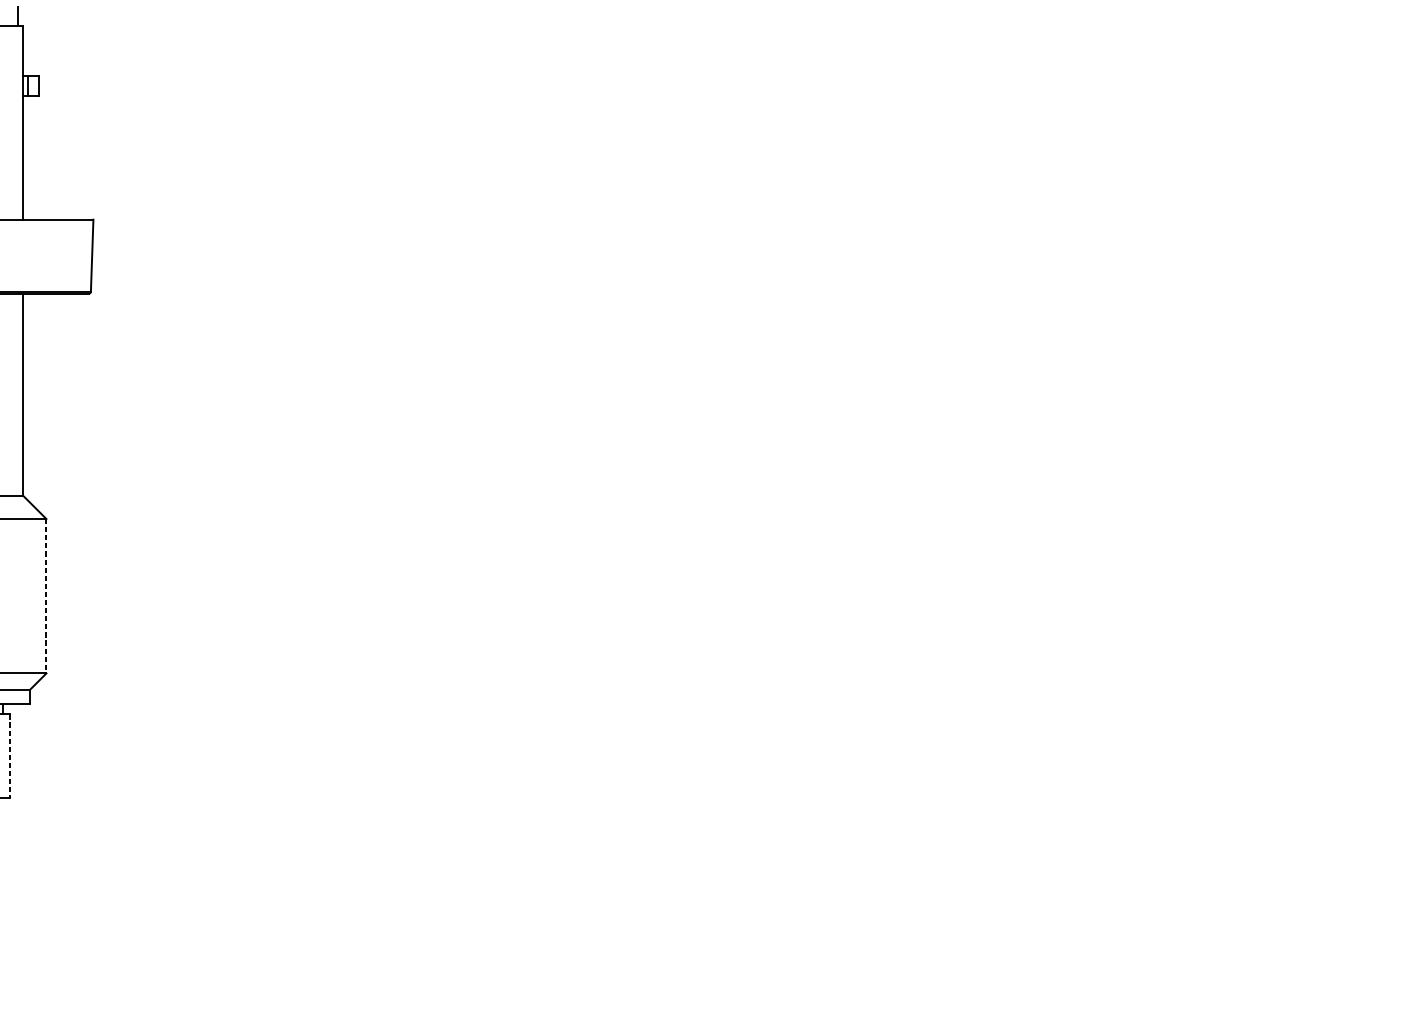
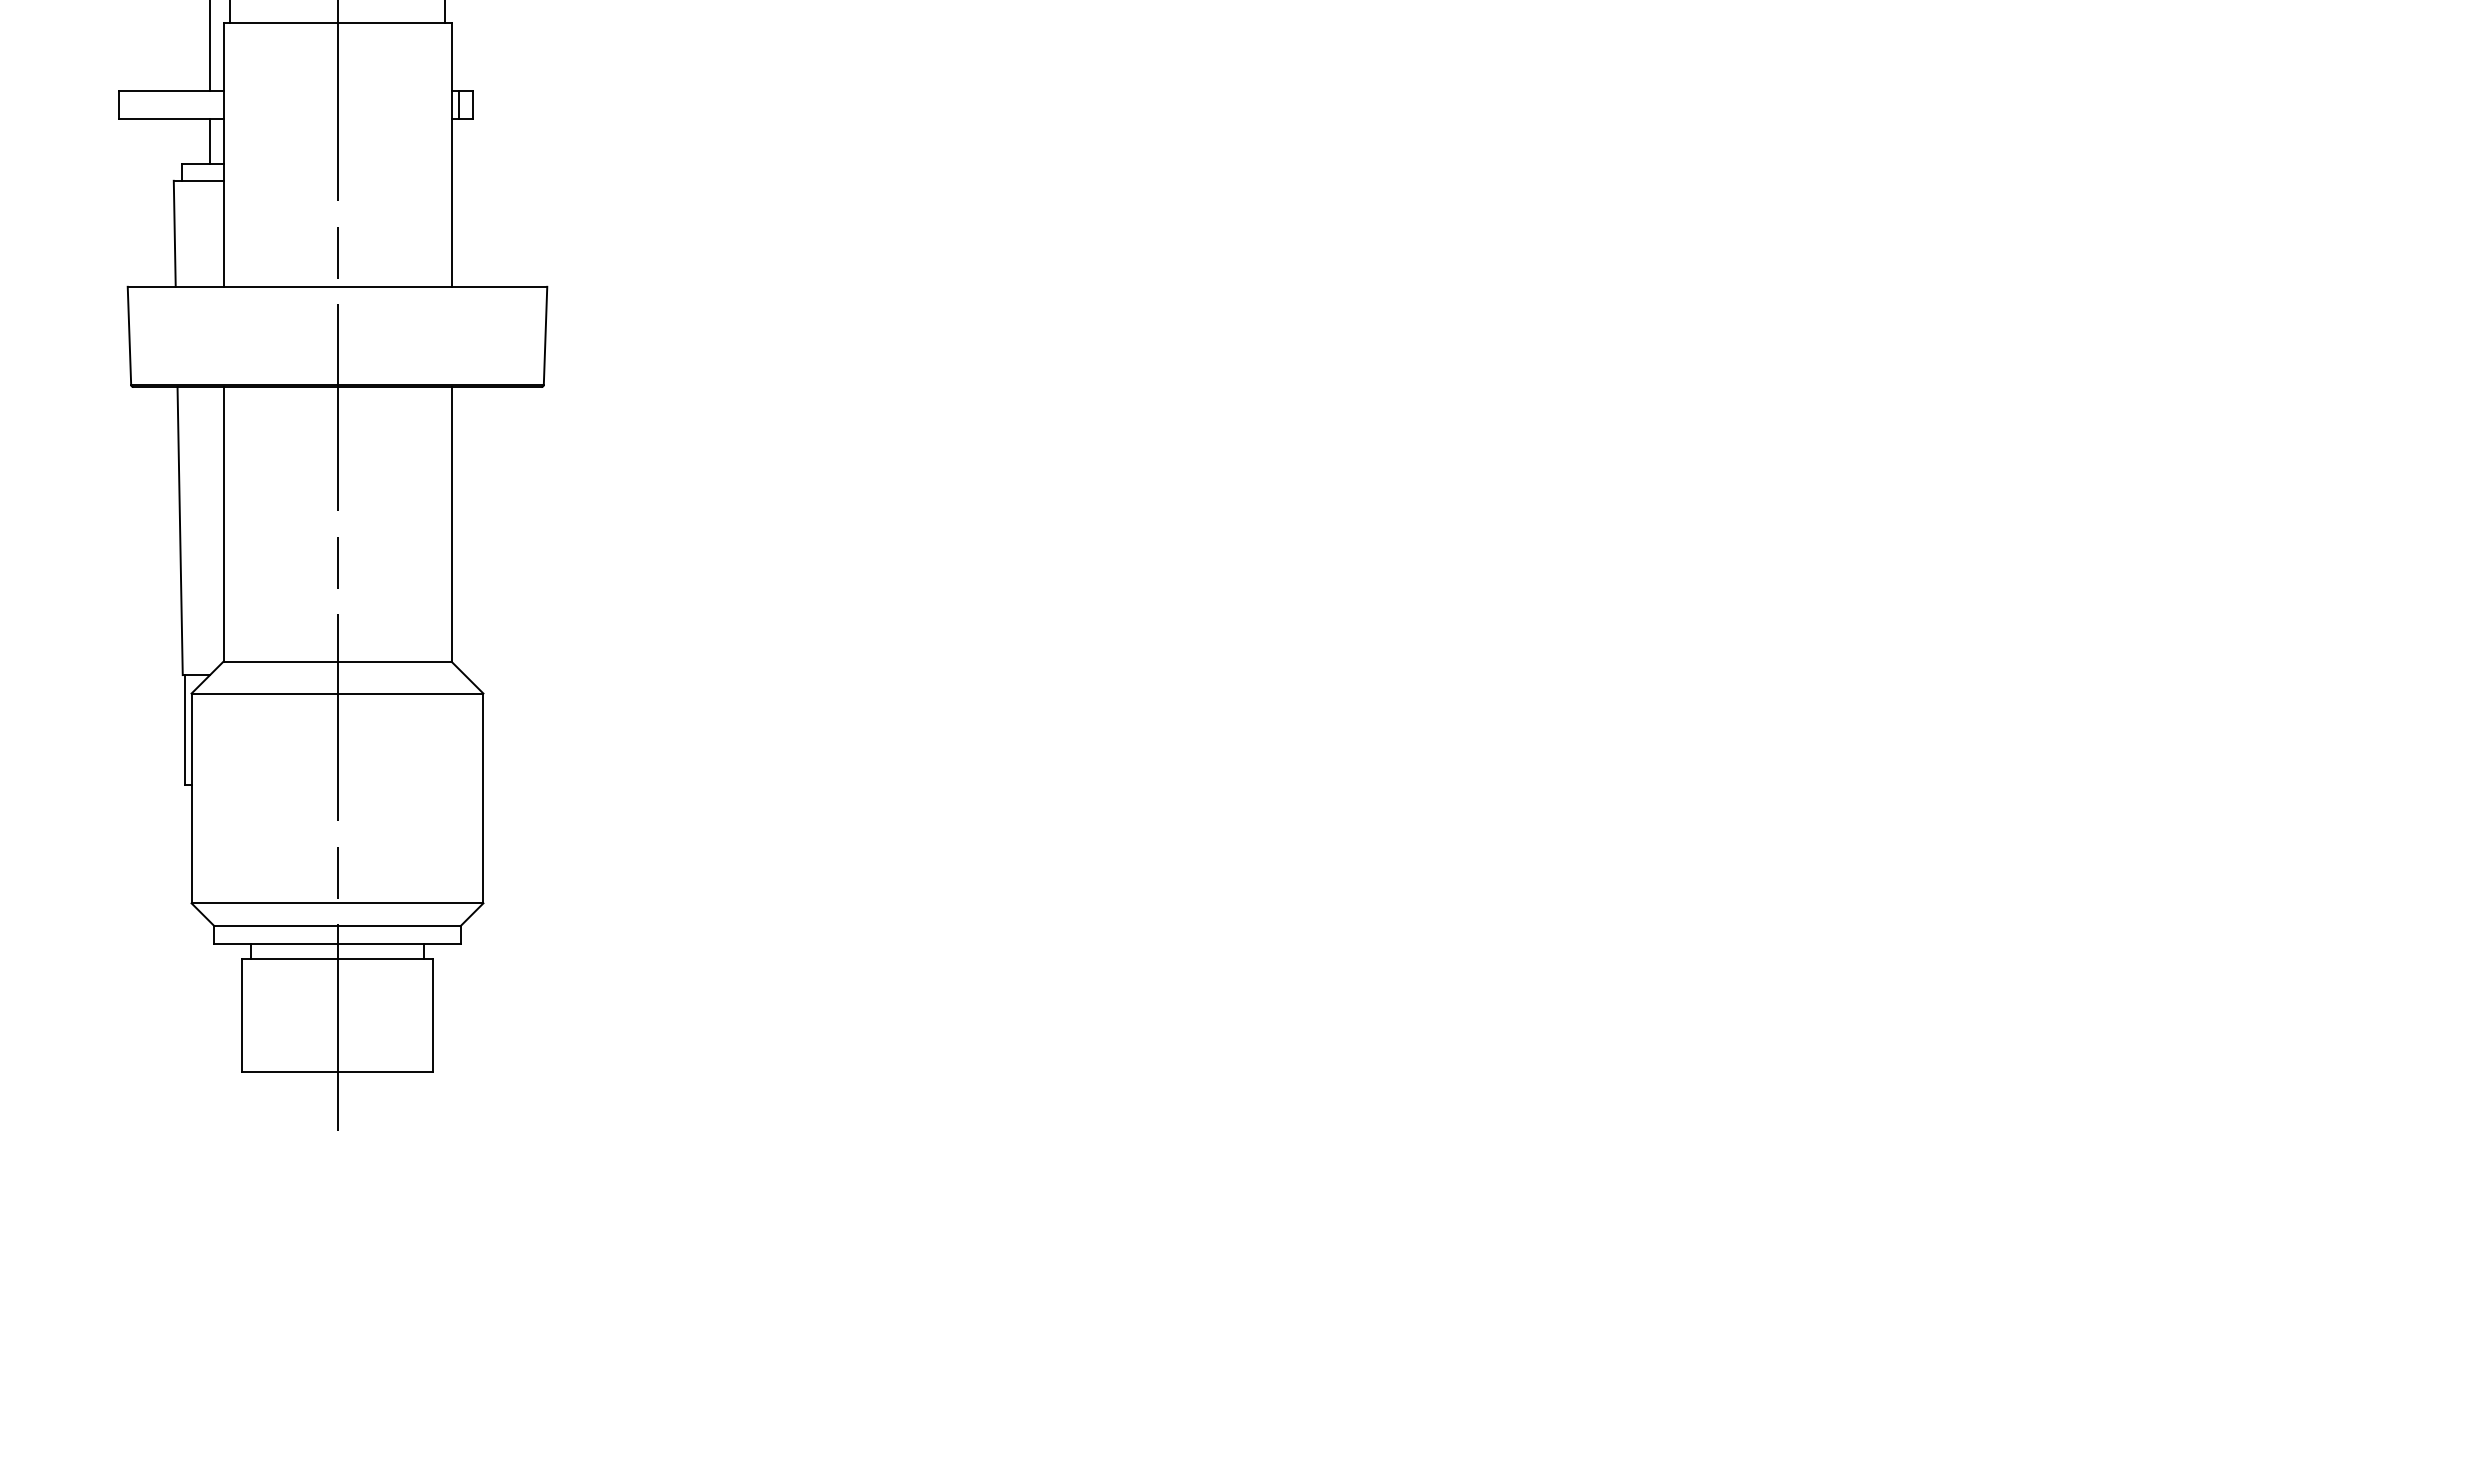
line: (46, 596) -> (483, 798), dashed -> solid
line: (9, 755) -> (433, 1015), dashed -> solid

